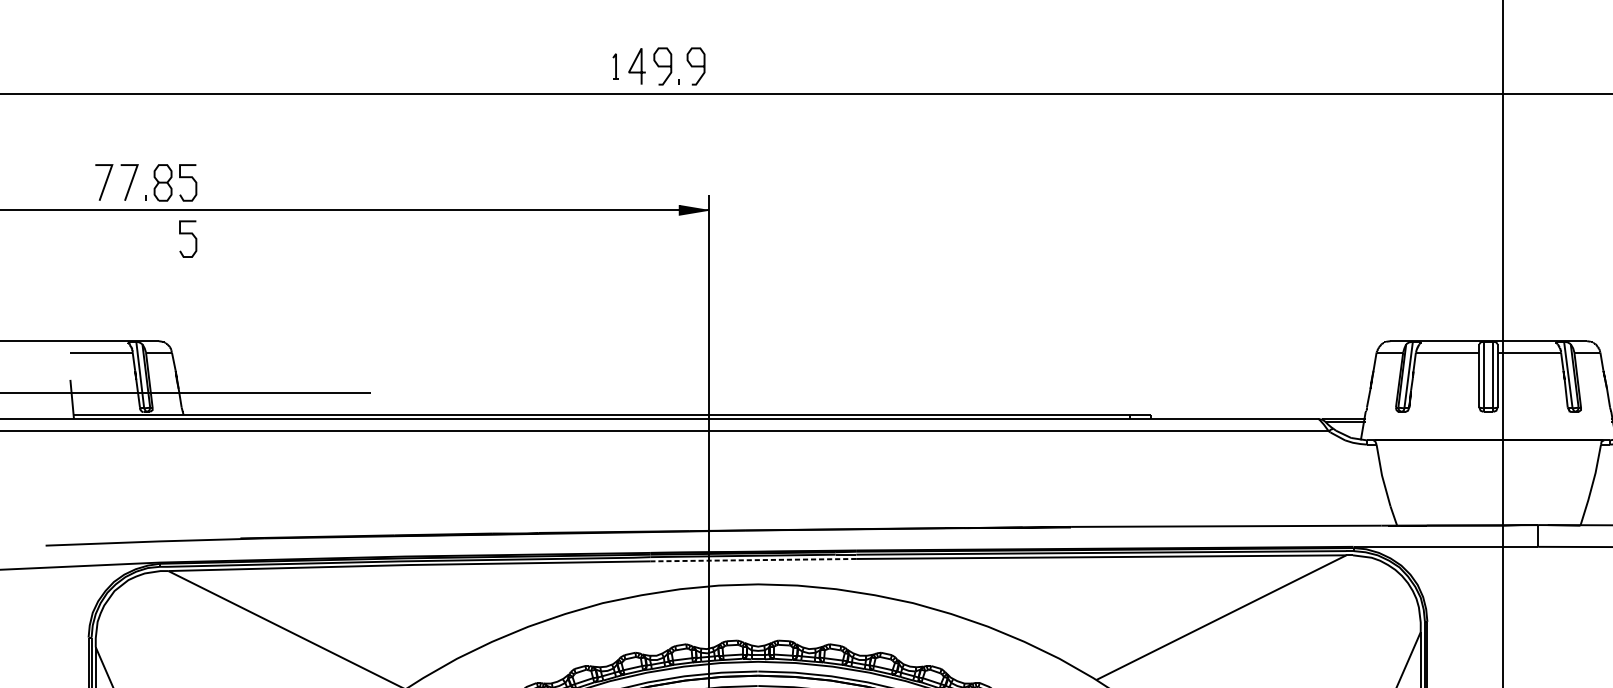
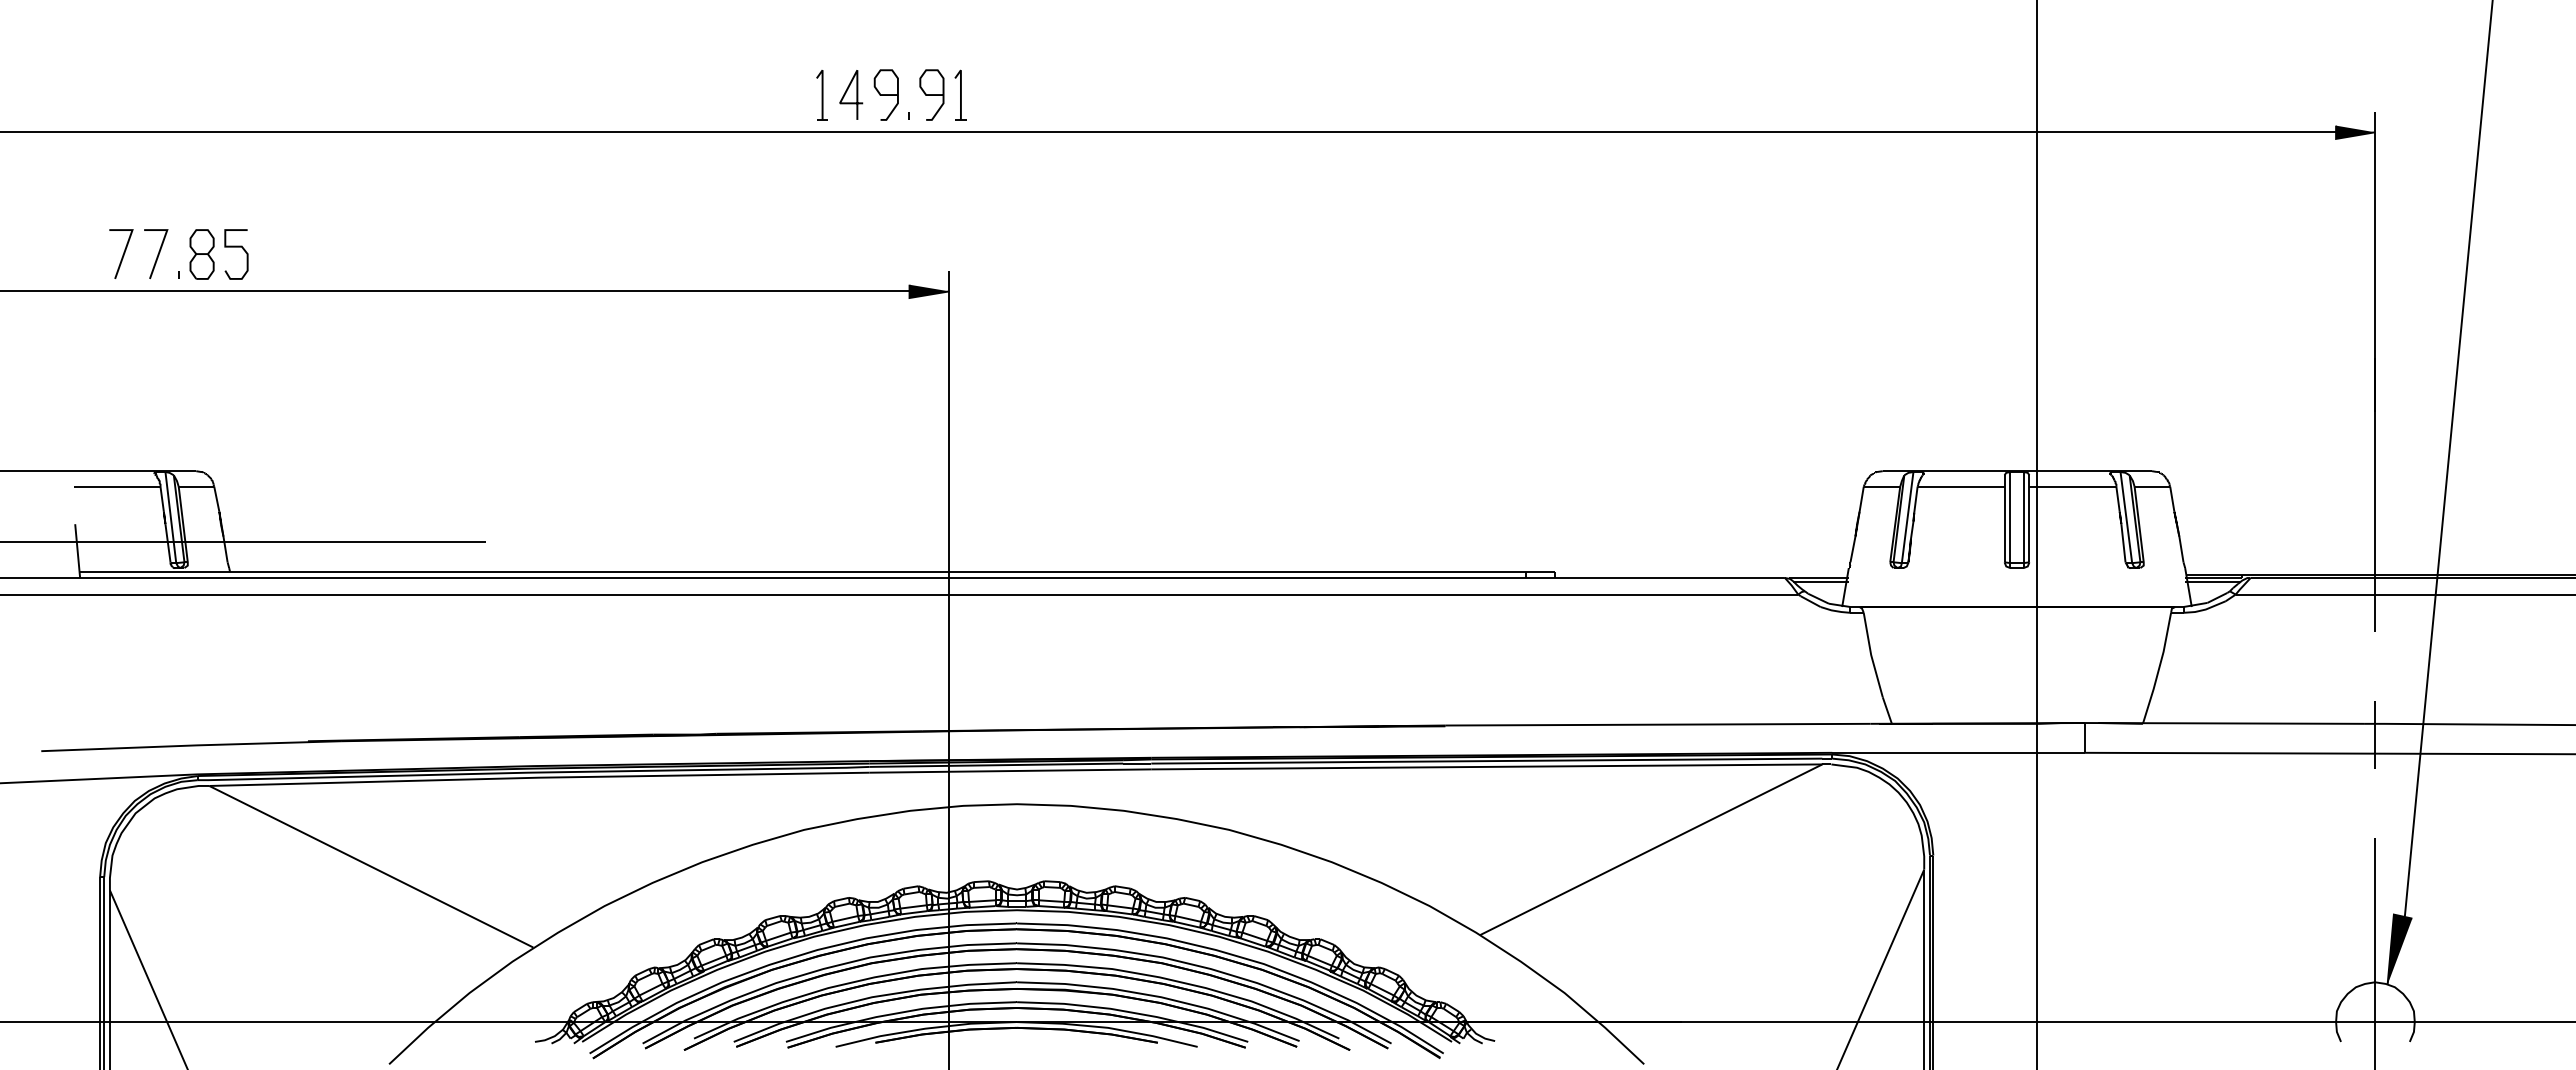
part: (615, 66) -> (821, 95), size x1.43
part: (716, 66) -> (960, 94), added
curve: (188, 234) -> (236, 324), removed
line: (753, 560) -> (1010, 771), dashed -> solid

